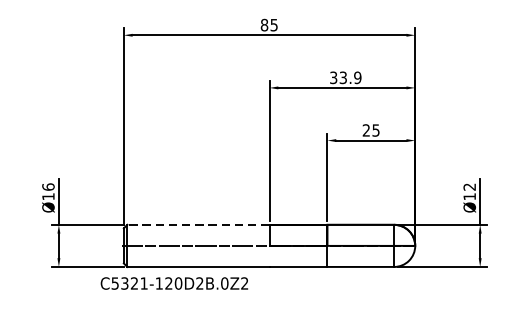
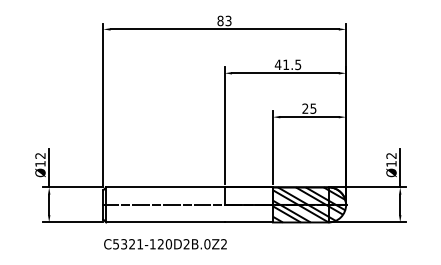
text: (274, 24) -> (228, 20), 85 -> 83
text: (344, 77) -> (287, 64), 33.9 -> 41.5
text: (48, 186) -> (40, 155), Ø16 -> Ø12
line: (197, 225) -> (164, 187), dashed -> solid
hatch: (370, 245) -> (308, 204), added
text: (174, 283) -> (165, 244), moved

